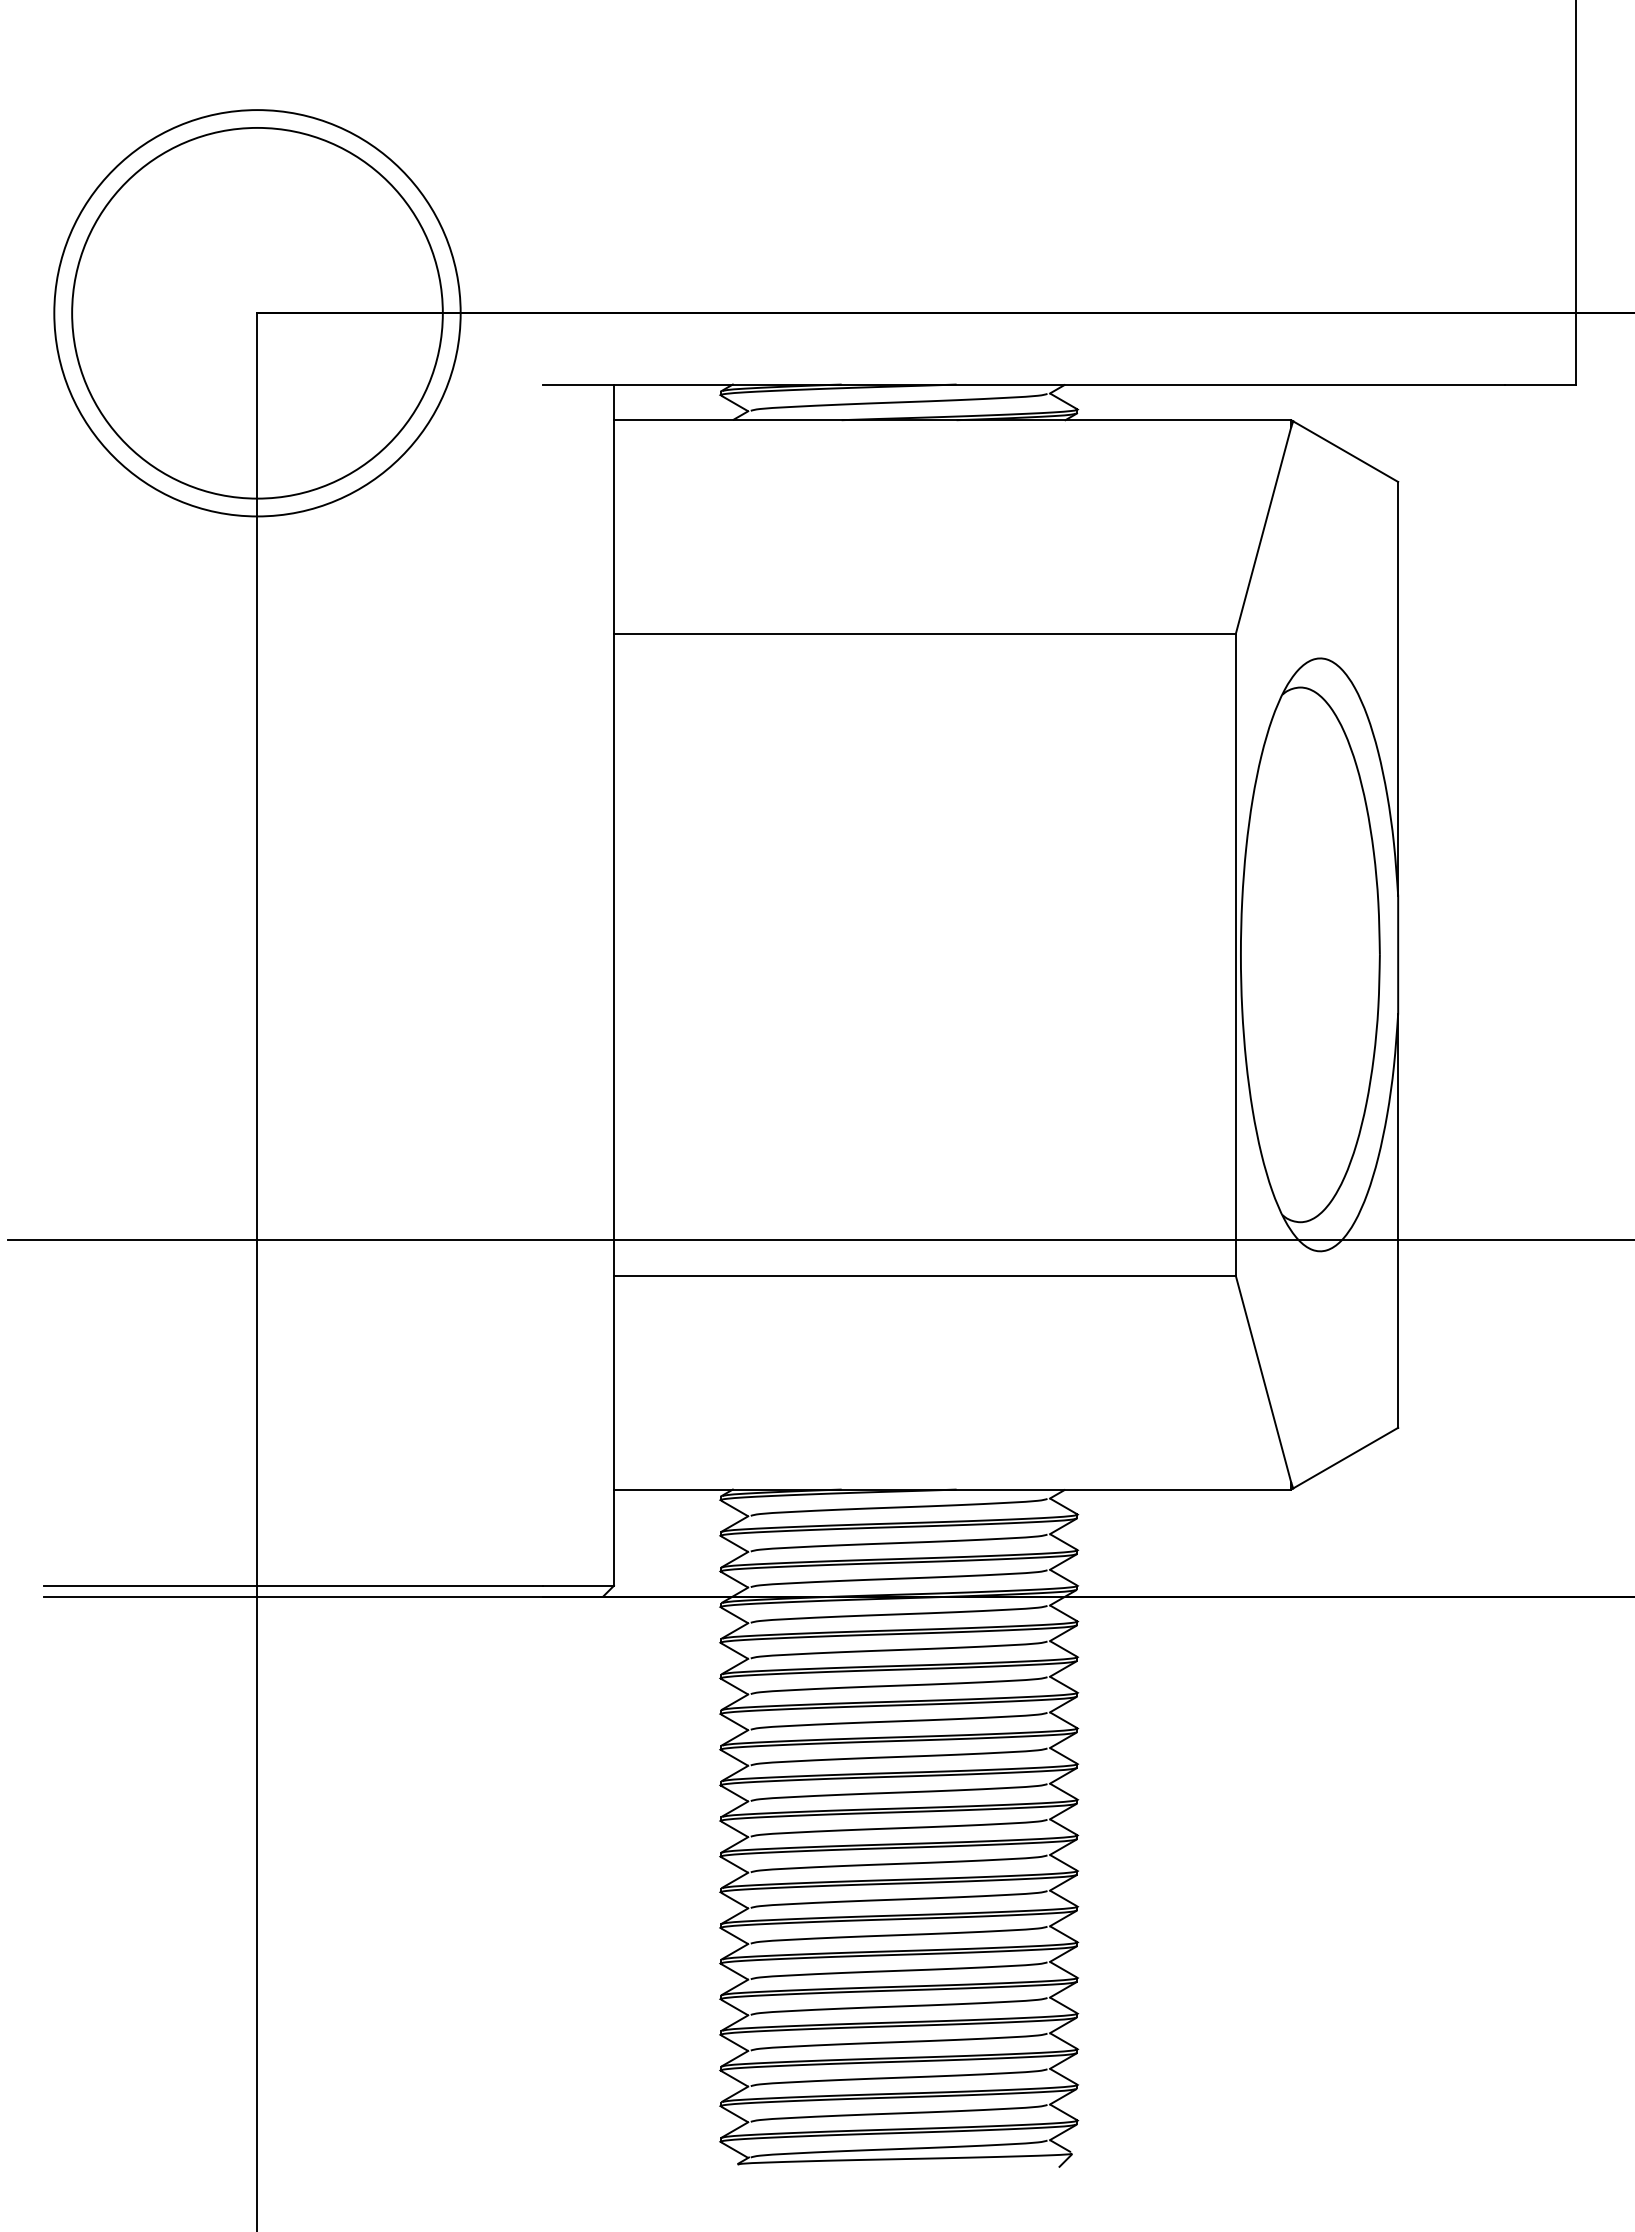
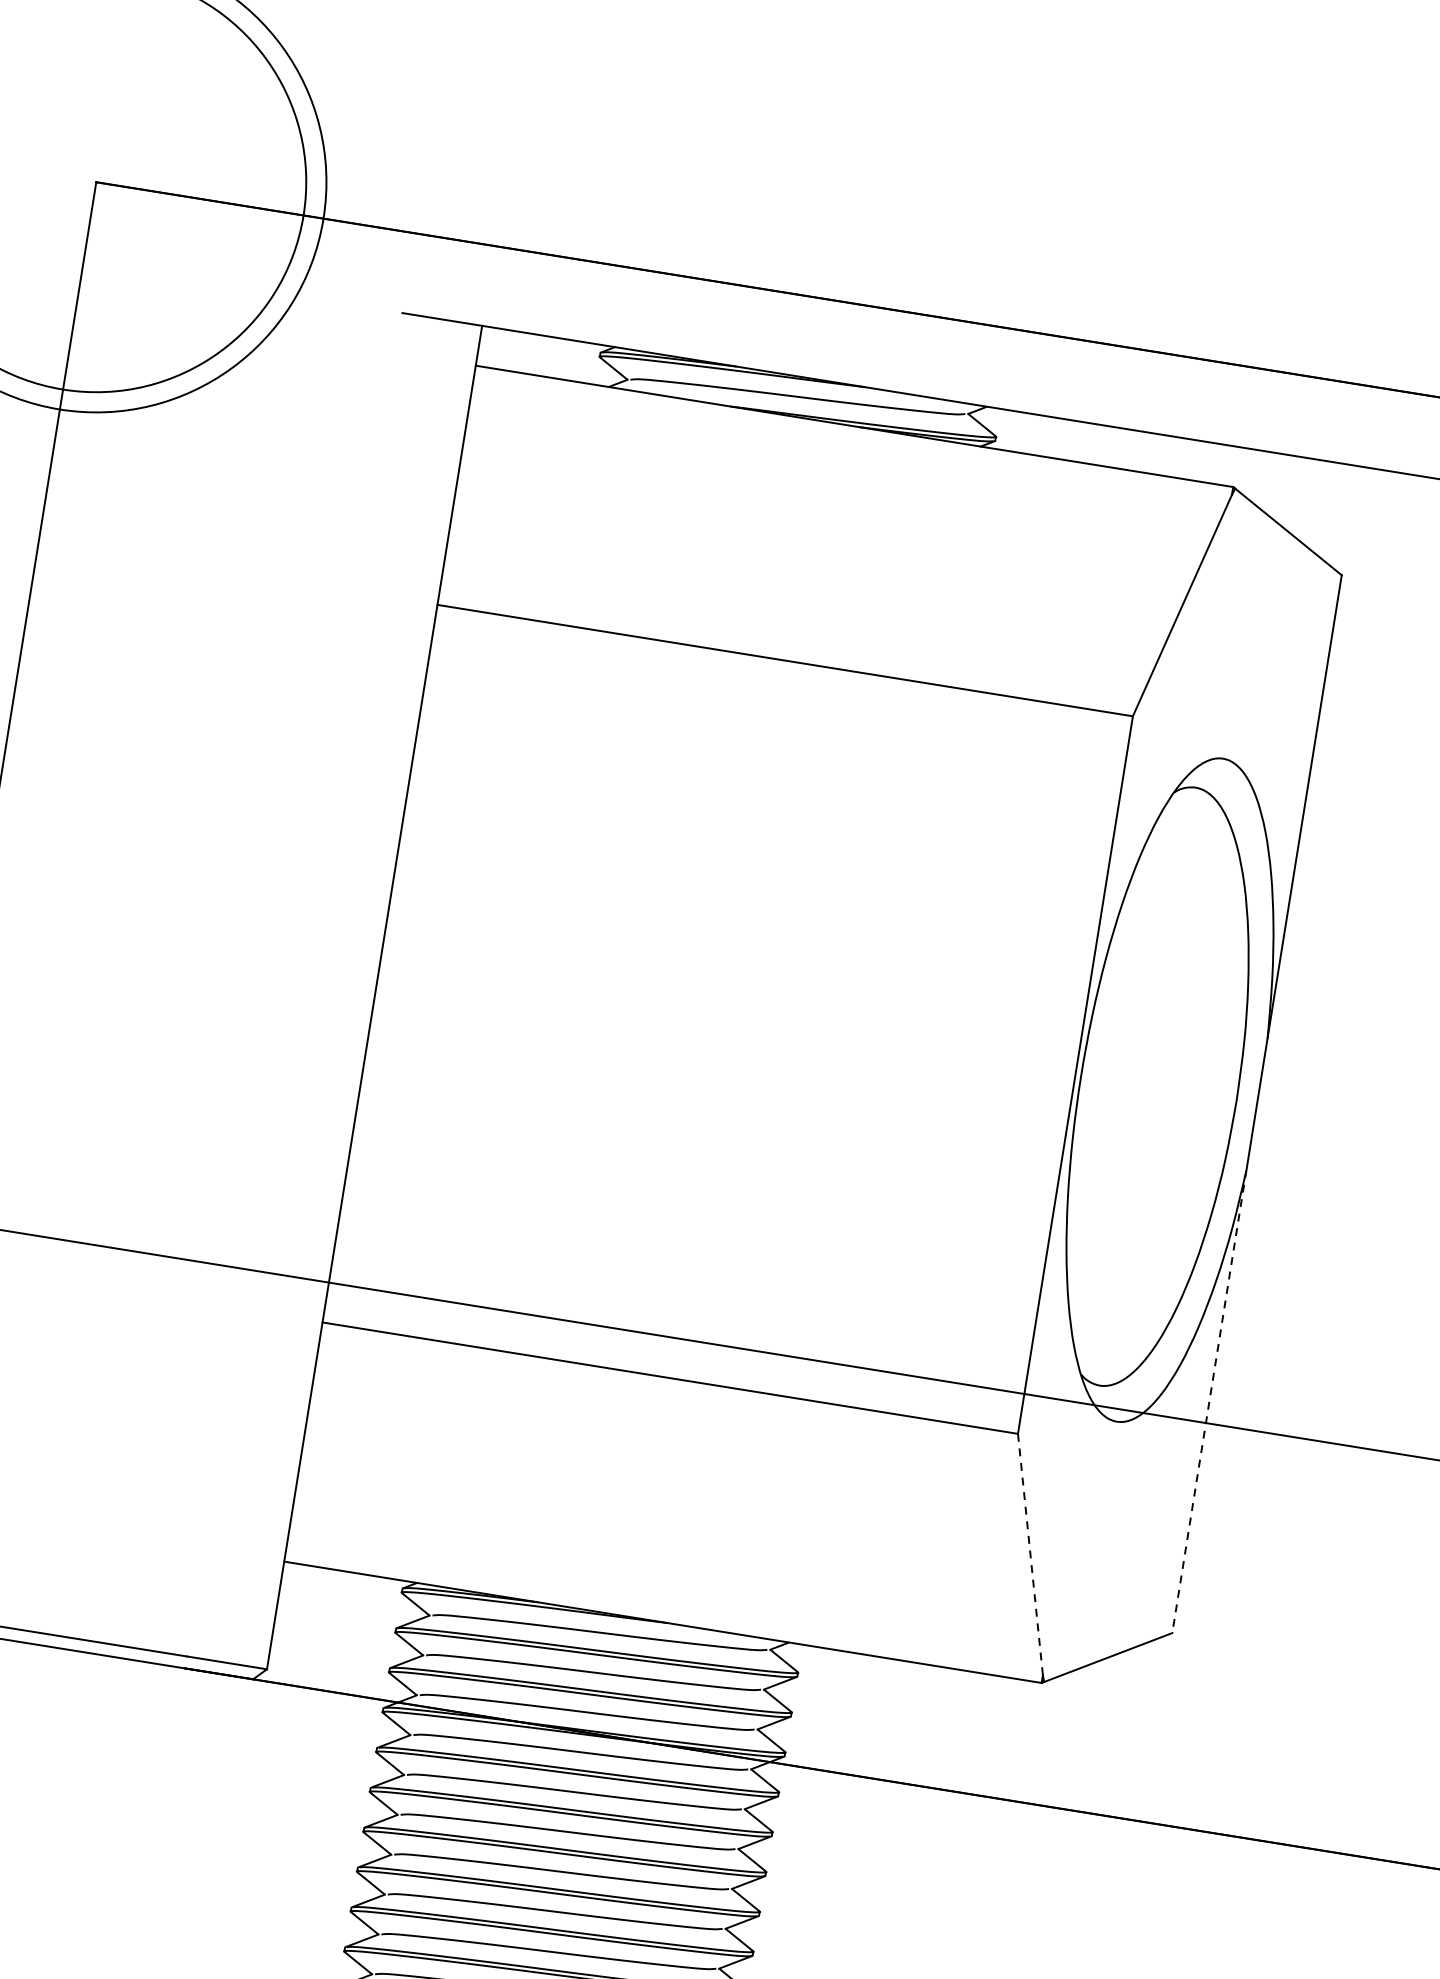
line: (1398, 1220) -> (1209, 1401), solid -> dashed
line: (1263, 1379) -> (1030, 1554), solid -> dashed

